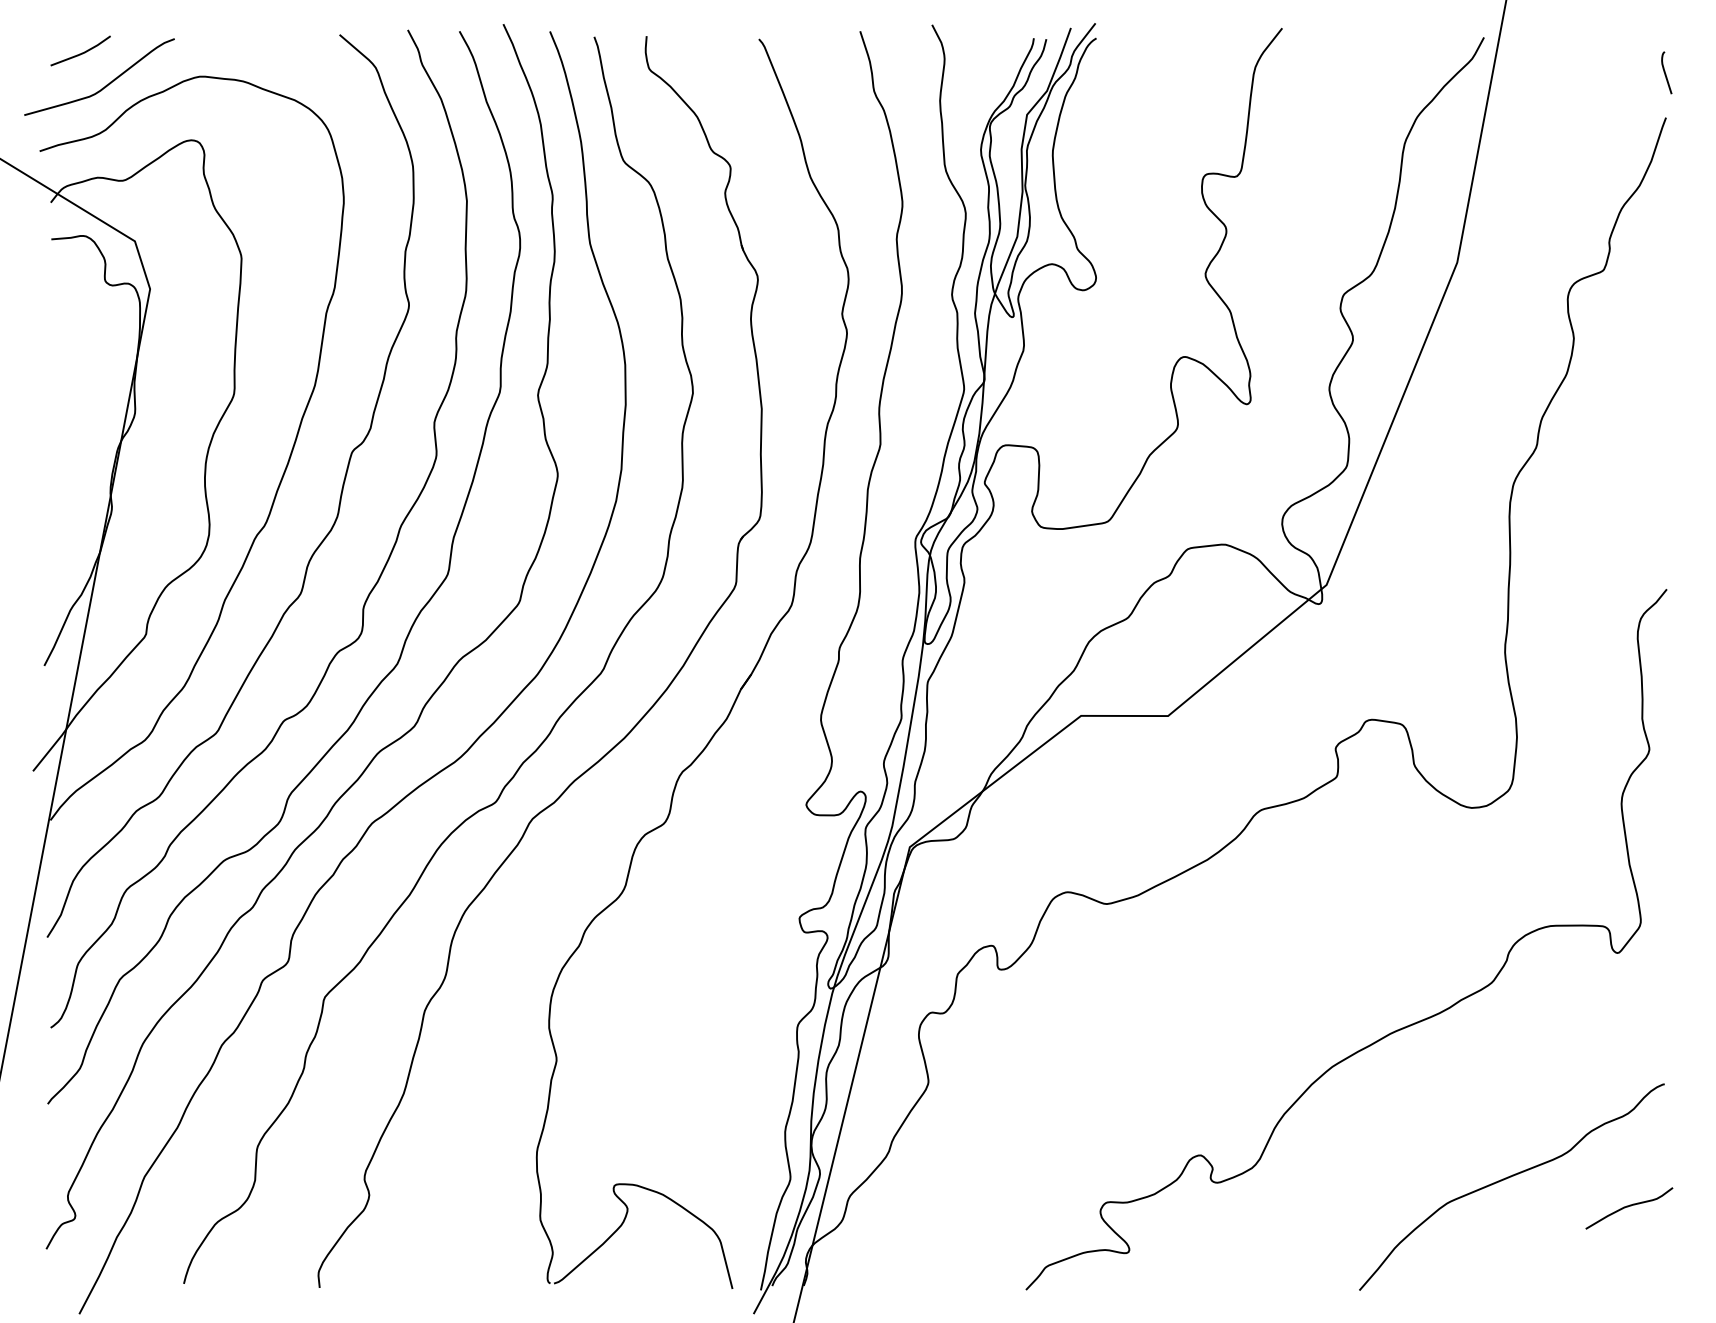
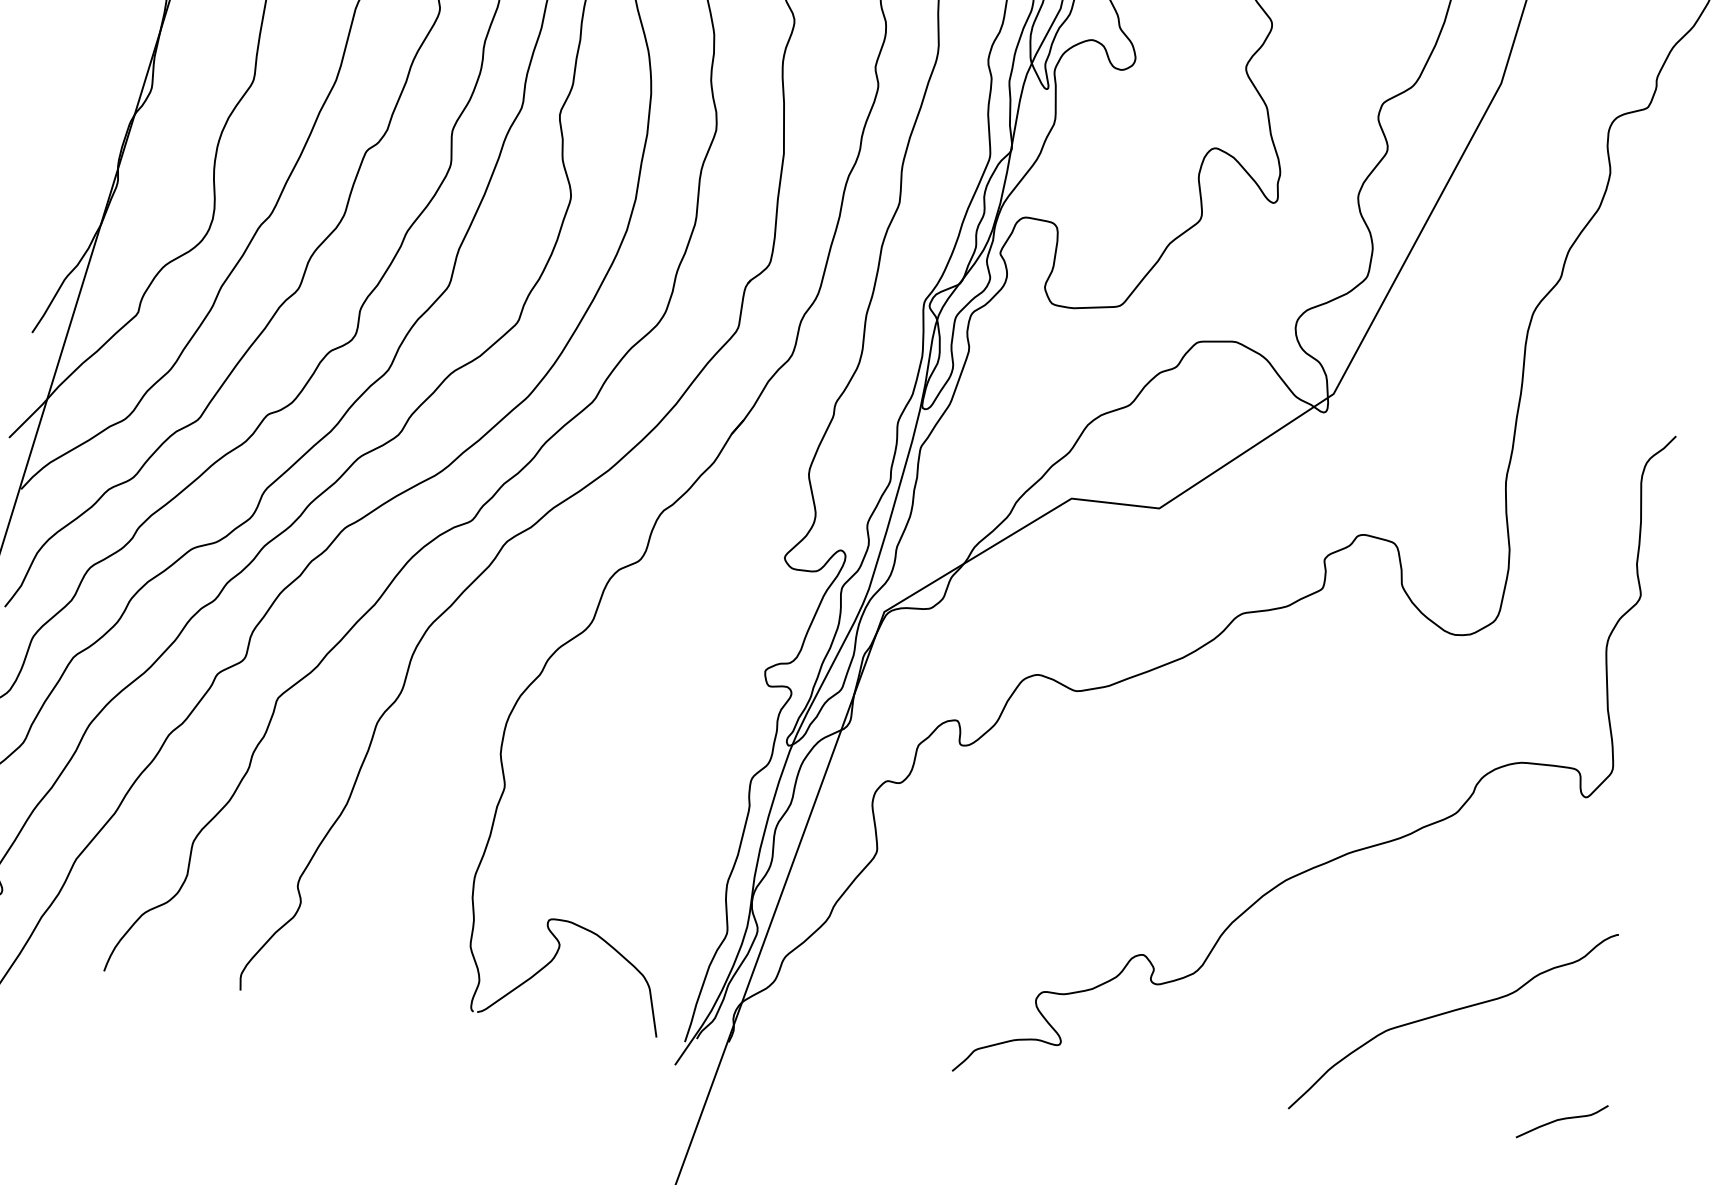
curve: (1628, 1207) -> (1561, 1120), moved

